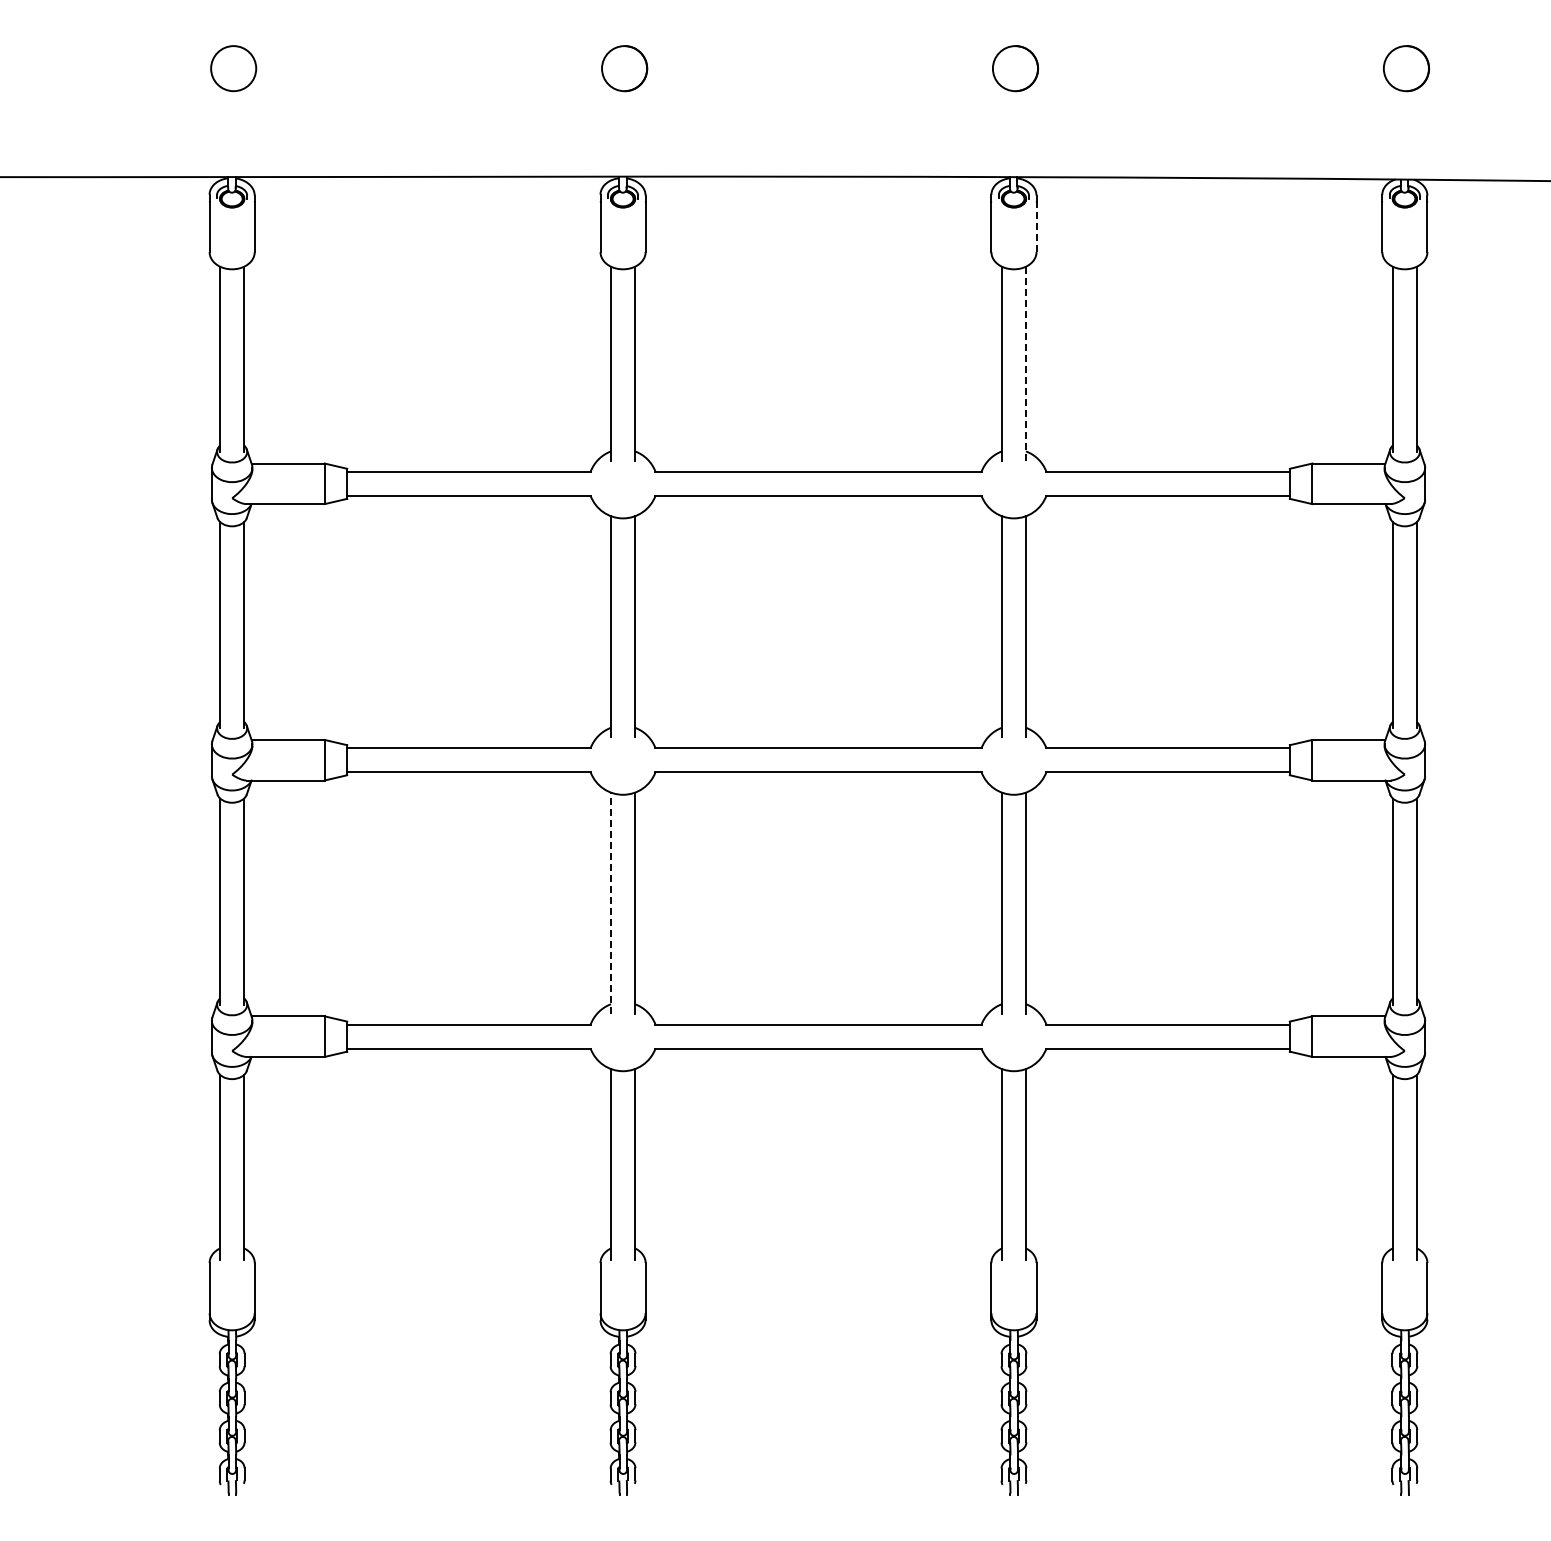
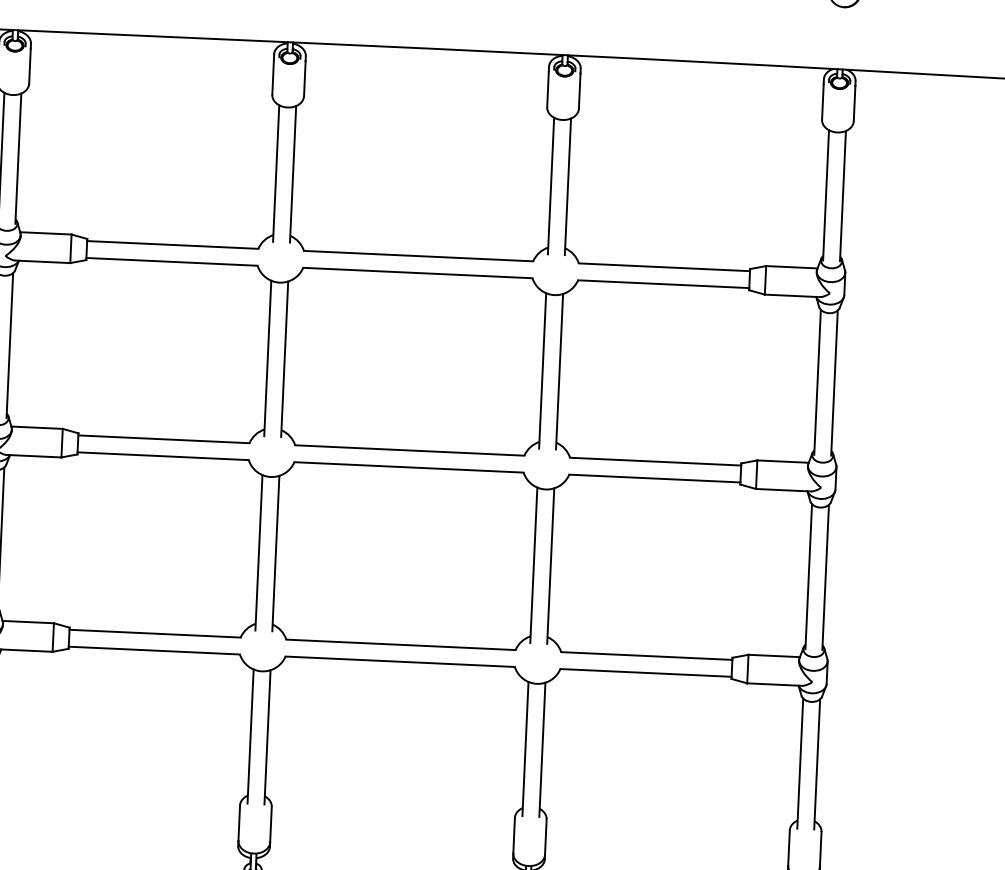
line: (1036, 227) -> (579, 91), dashed -> solid
line: (1026, 363) -> (568, 186), dashed -> solid
line: (611, 903) -> (259, 553), dashed -> solid

